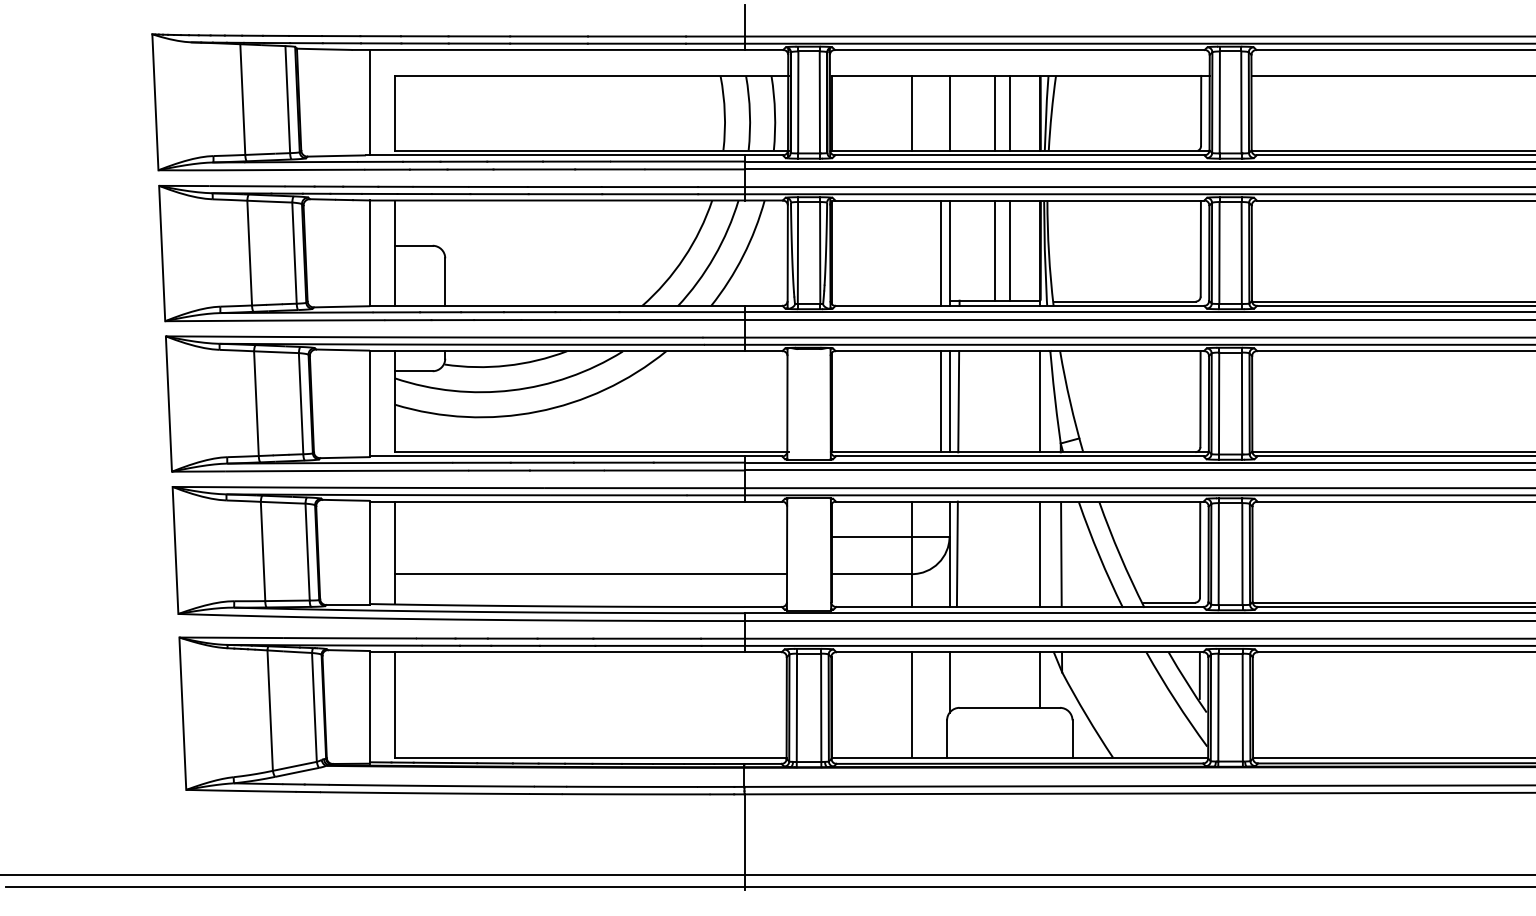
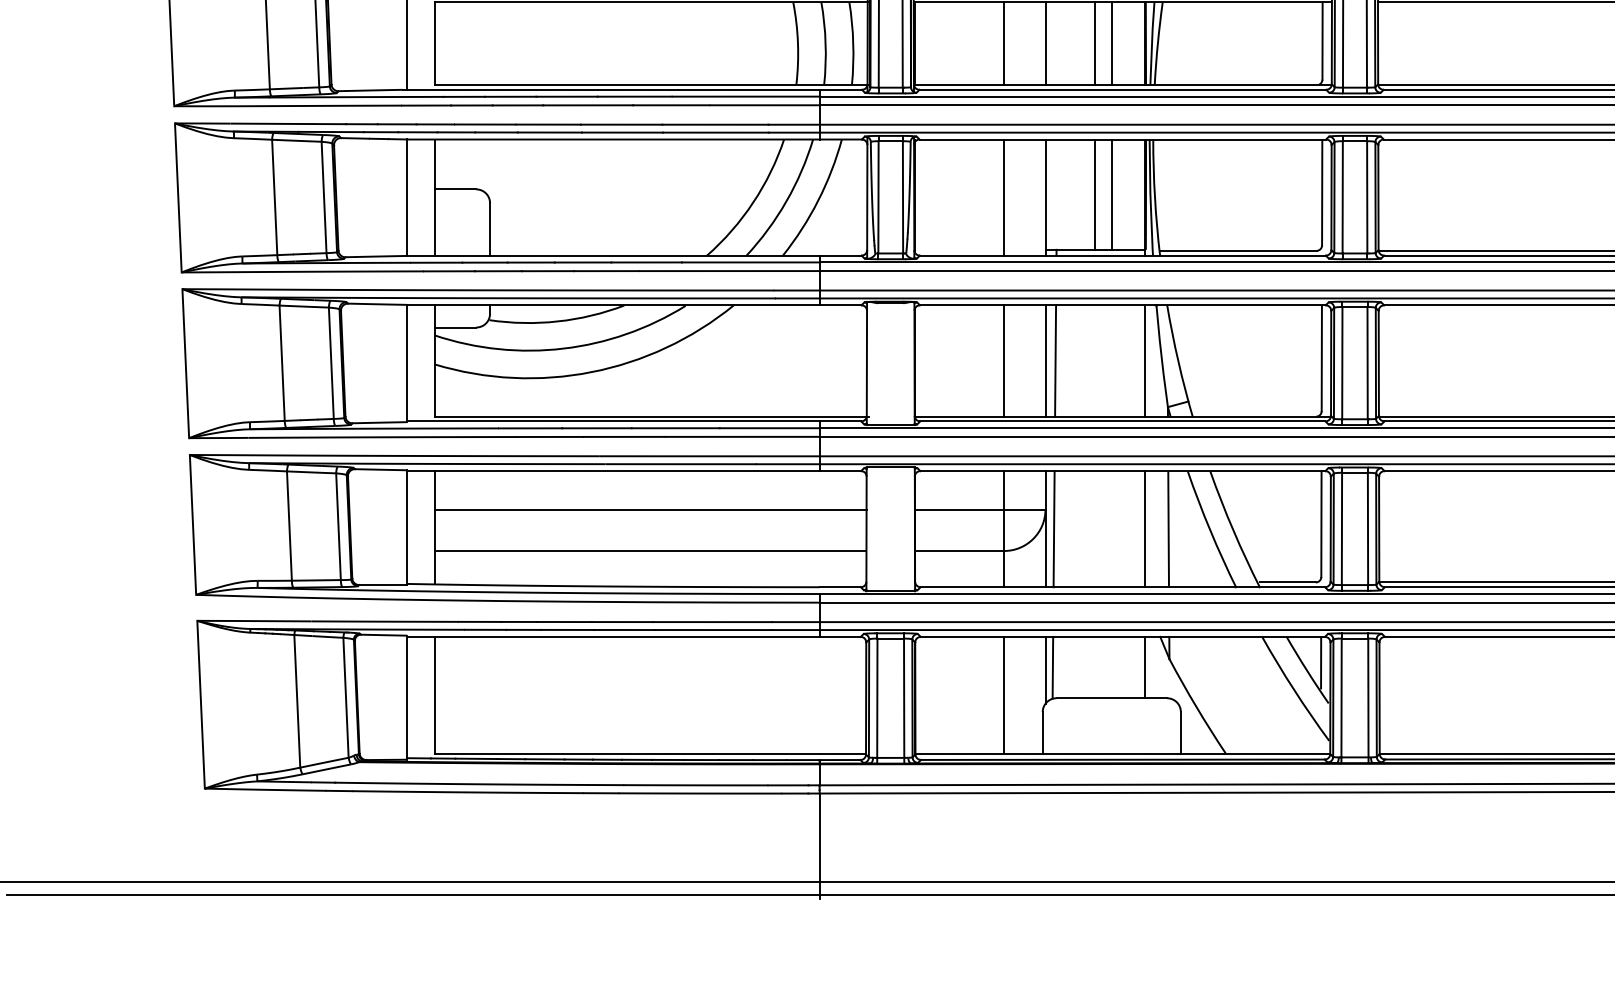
line: (940, 252) -> (1003, 196), moved
line: (940, 401) -> (1003, 360), moved
line: (591, 536) -> (651, 509), added
line: (956, 679) -> (1053, 667), added

